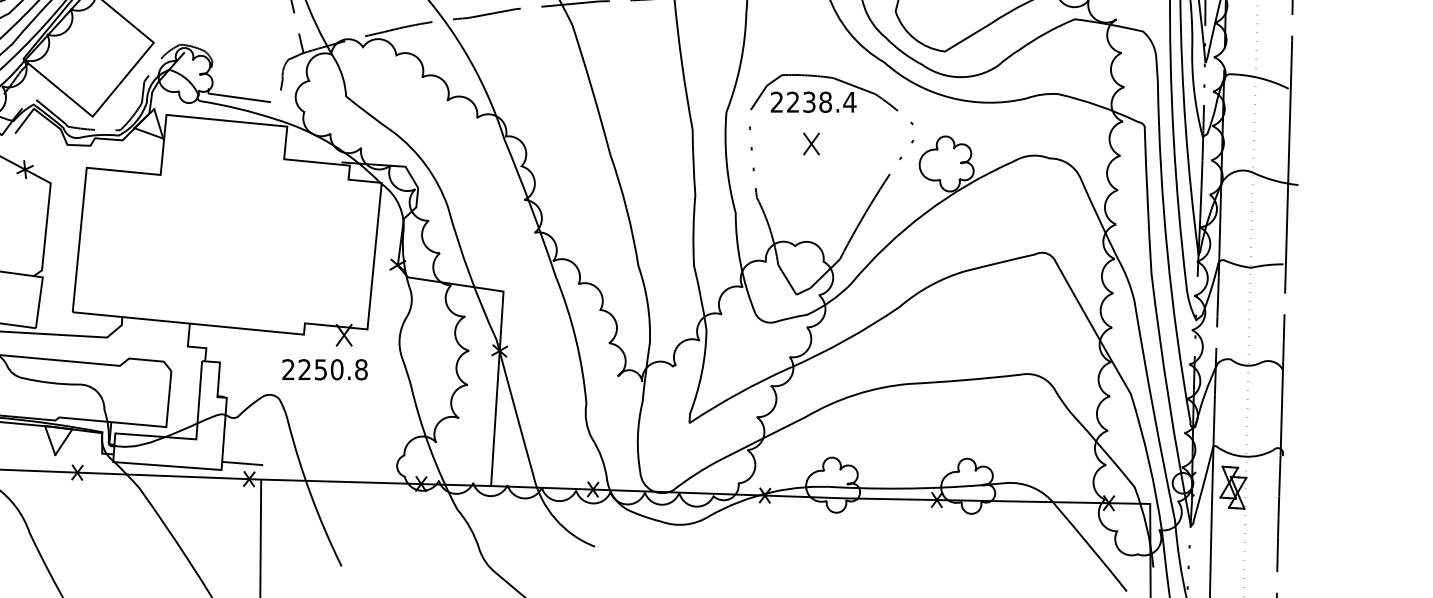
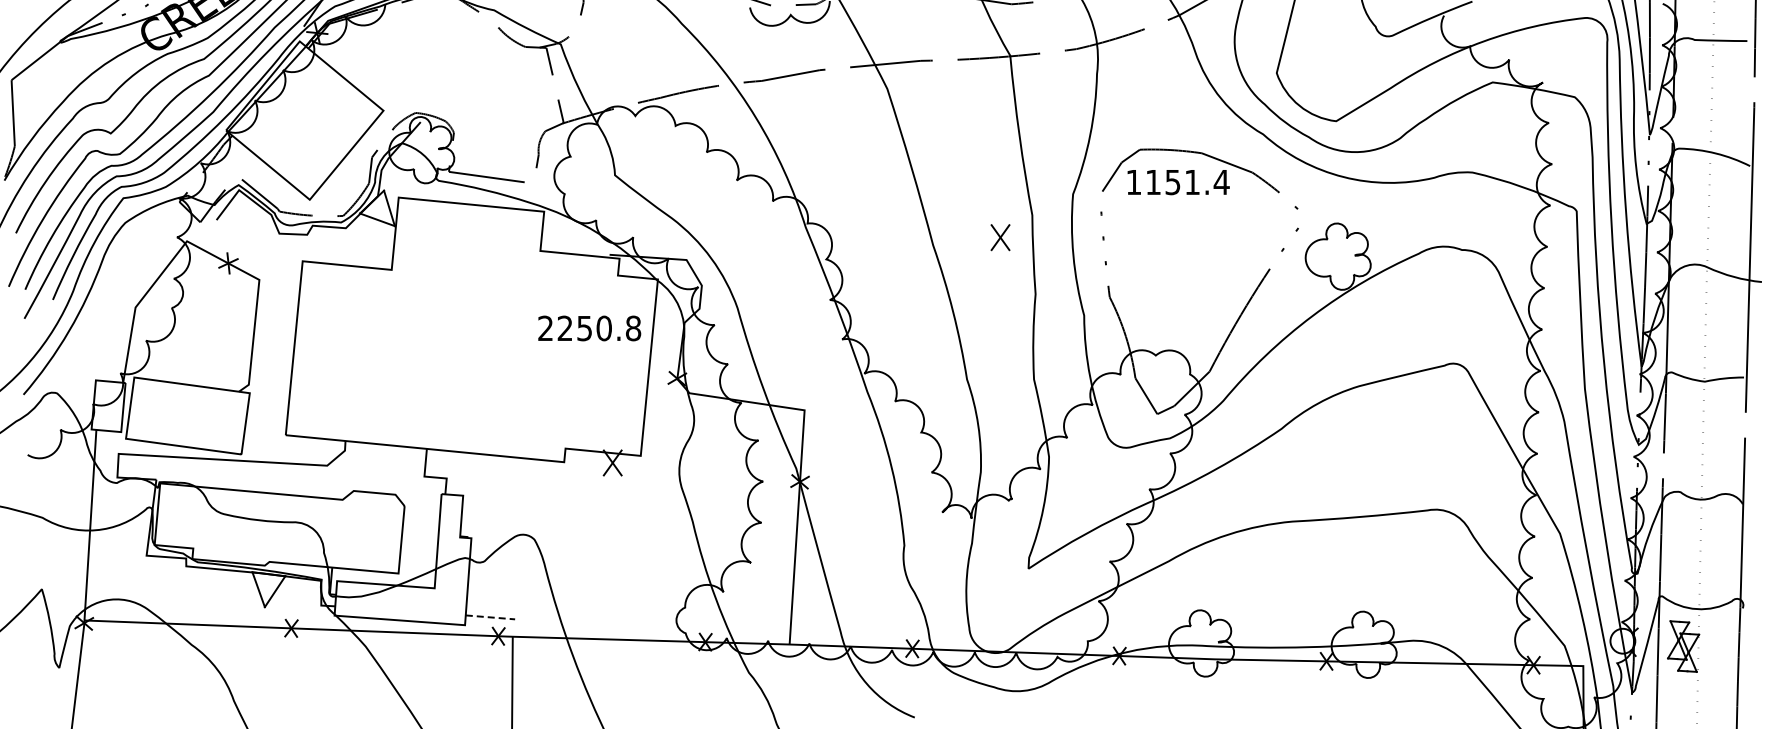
text: (801, 102) -> (1163, 182), 2238.4 -> 1151.4
part: (811, 143) -> (1000, 237), moved
text: (324, 369) -> (589, 328), moved
line: (242, 463) -> (490, 617), solid -> dashed

